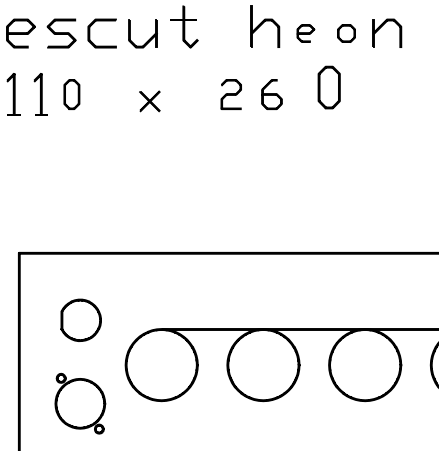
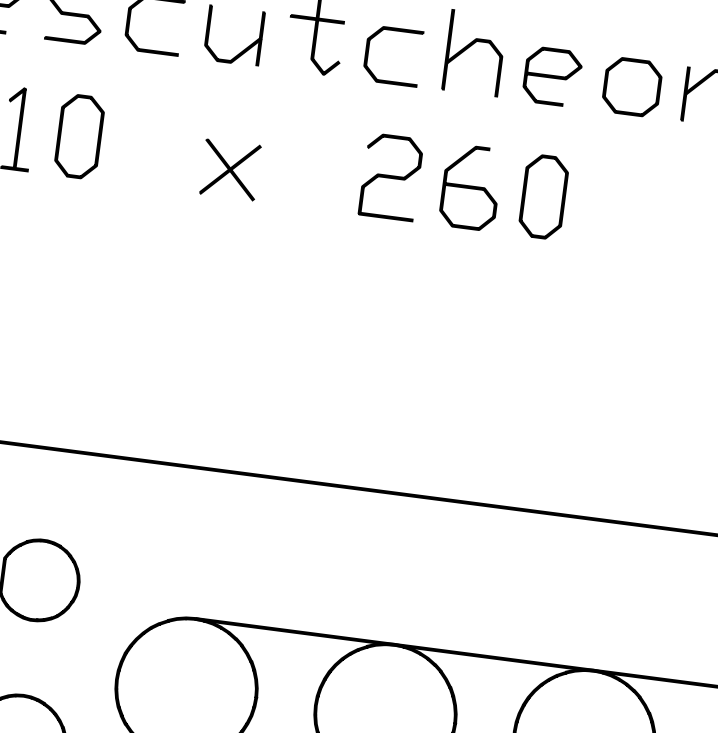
part: (212, 33) -> (370, 52), added
part: (305, 33) -> (552, 76), size x1.67
part: (346, 33) -> (632, 87), size x1.67
part: (328, 87) -> (542, 196), moved
part: (71, 94) -> (78, 136), size x1.43
part: (231, 94) -> (391, 177), size x1.43
part: (271, 94) -> (470, 187), size x1.43
part: (149, 101) -> (229, 169), size x1.43

